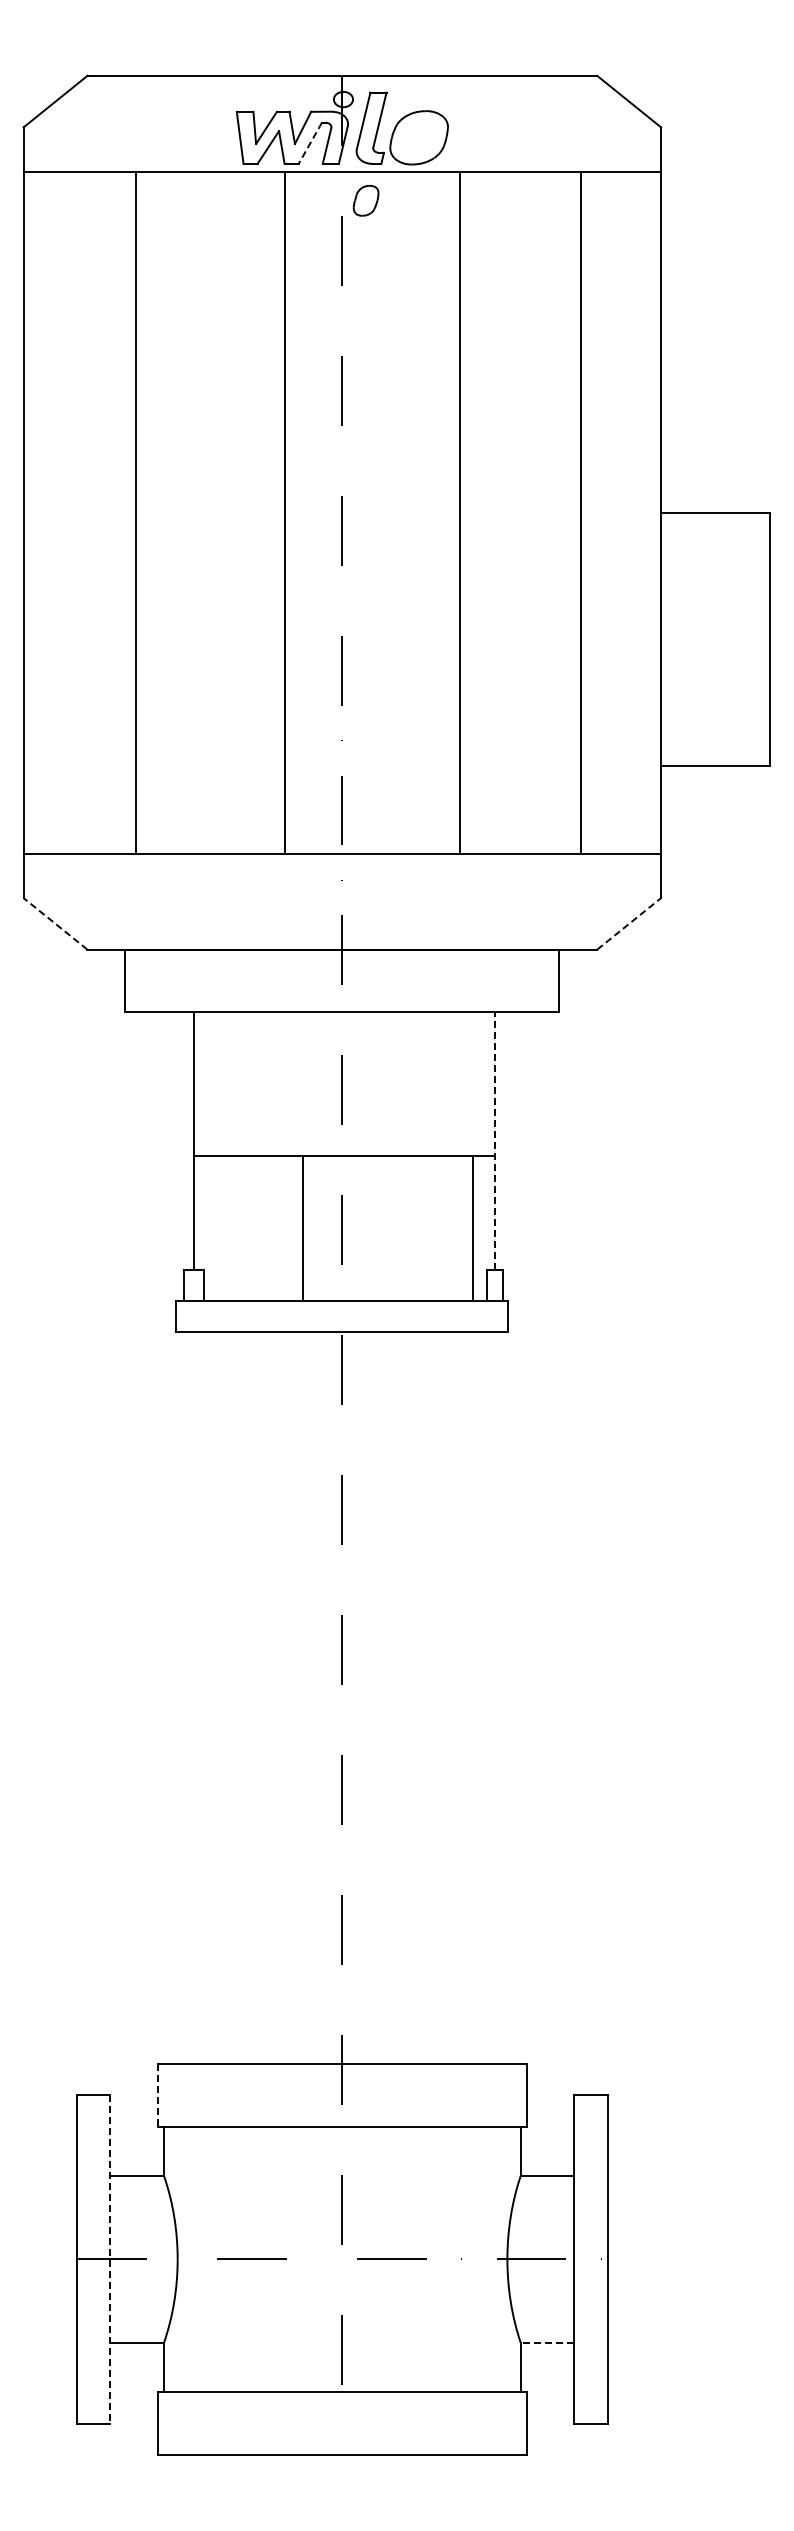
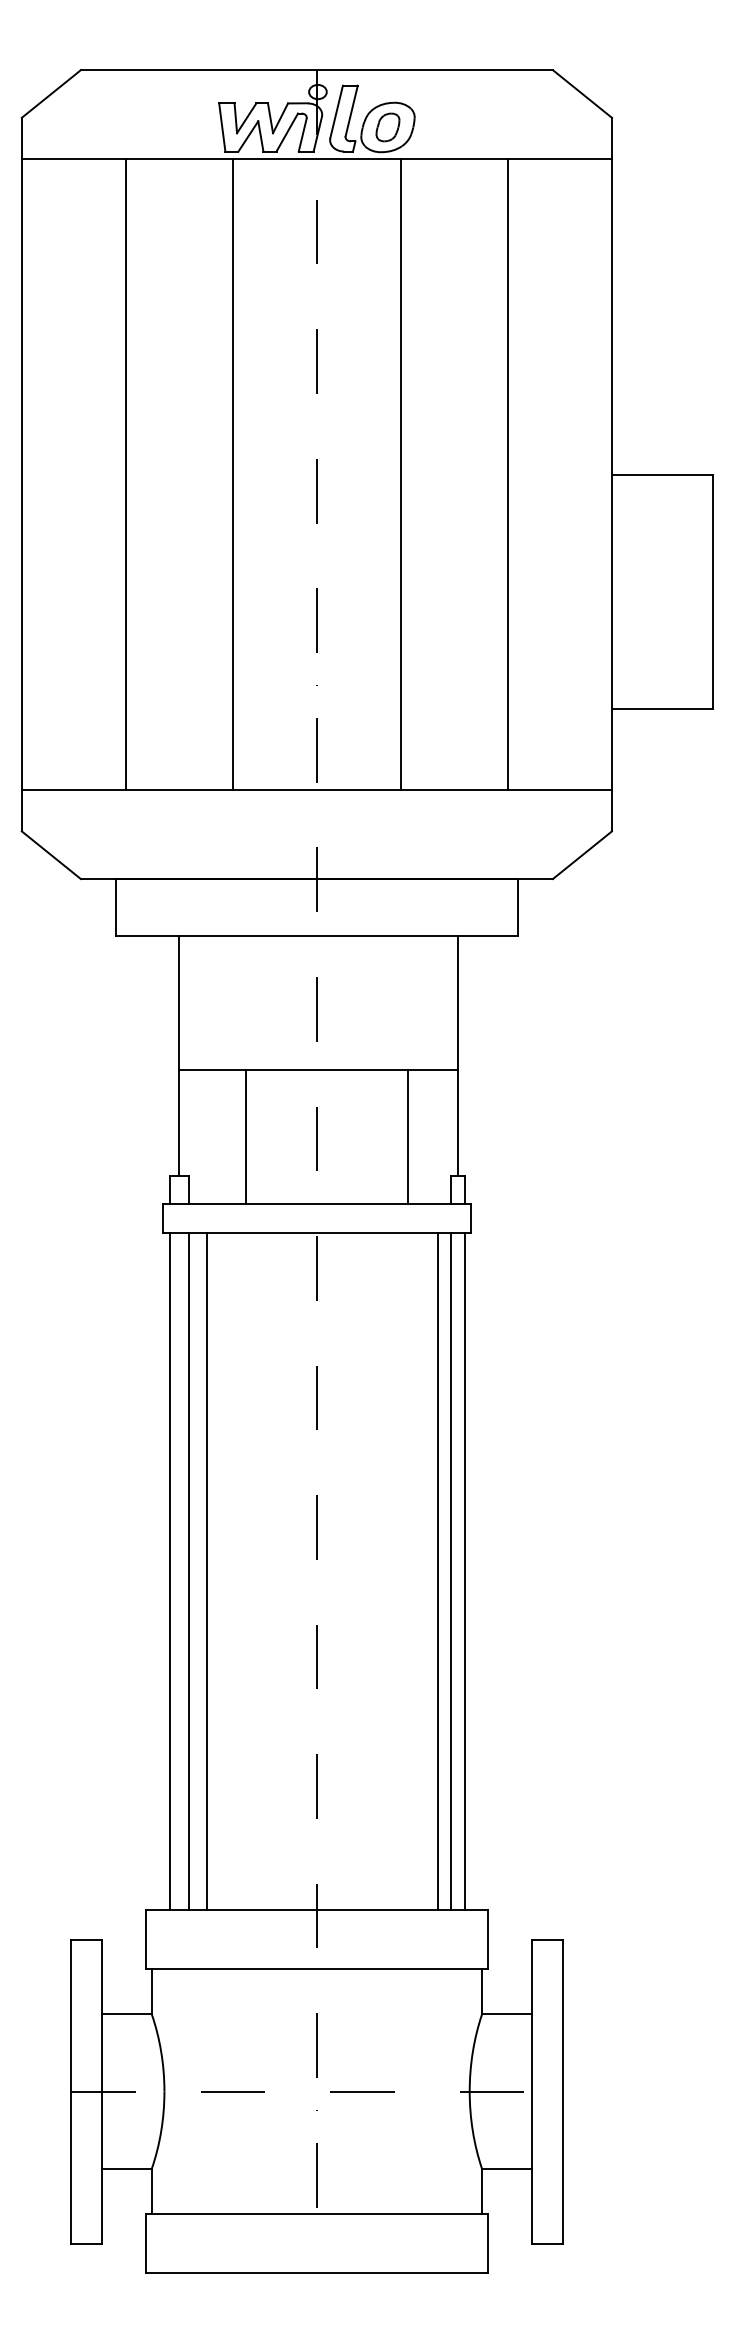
line: (310, 143) -> (287, 132), dashed -> solid
part: (365, 200) -> (387, 127), moved
line: (284, 512) -> (232, 474), moved
line: (459, 512) -> (400, 474), moved
line: (581, 512) -> (507, 474), moved
line: (55, 923) -> (51, 854), dashed -> solid
line: (629, 923) -> (582, 854), dashed -> solid
line: (495, 1140) -> (458, 1055), dashed -> solid
line: (303, 1228) -> (245, 1137), moved
line: (473, 1228) -> (408, 1137), moved
line: (183, 1697) -> (169, 1571), added
line: (204, 1697) -> (189, 1571), added
line: (223, 1697) -> (206, 1571), added
line: (473, 1697) -> (438, 1571), added
line: (487, 1697) -> (451, 1571), added
line: (502, 1697) -> (465, 1571), added
line: (157, 2095) -> (145, 1939), dashed -> solid
line: (110, 2259) -> (102, 2091), dashed -> solid
line: (547, 2342) -> (506, 2168), dashed -> solid

